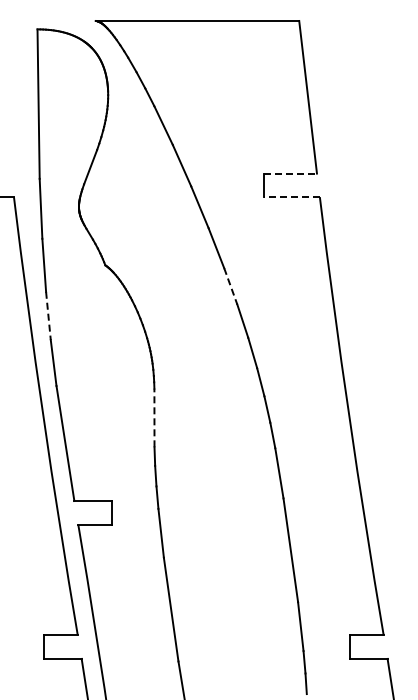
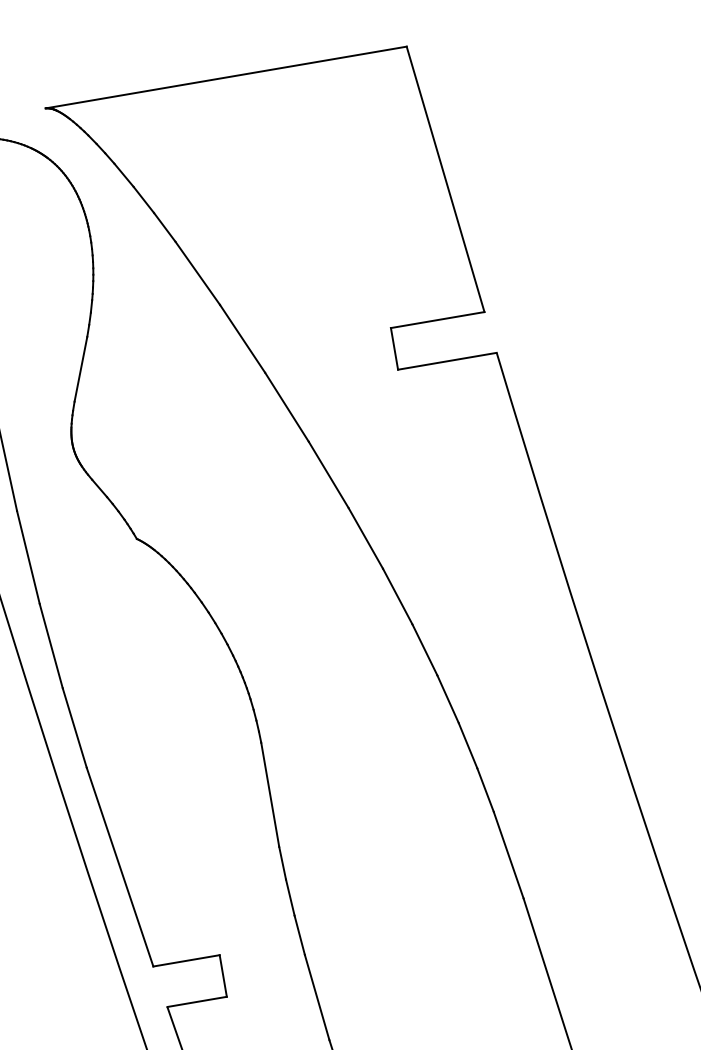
line: (291, 173) -> (439, 319), dashed -> solid
line: (292, 197) -> (448, 361), dashed -> solid
line: (230, 286) -> (365, 538), dashed -> solid
line: (48, 316) -> (51, 646), dashed -> solid
line: (154, 417) -> (270, 794), dashed -> solid

